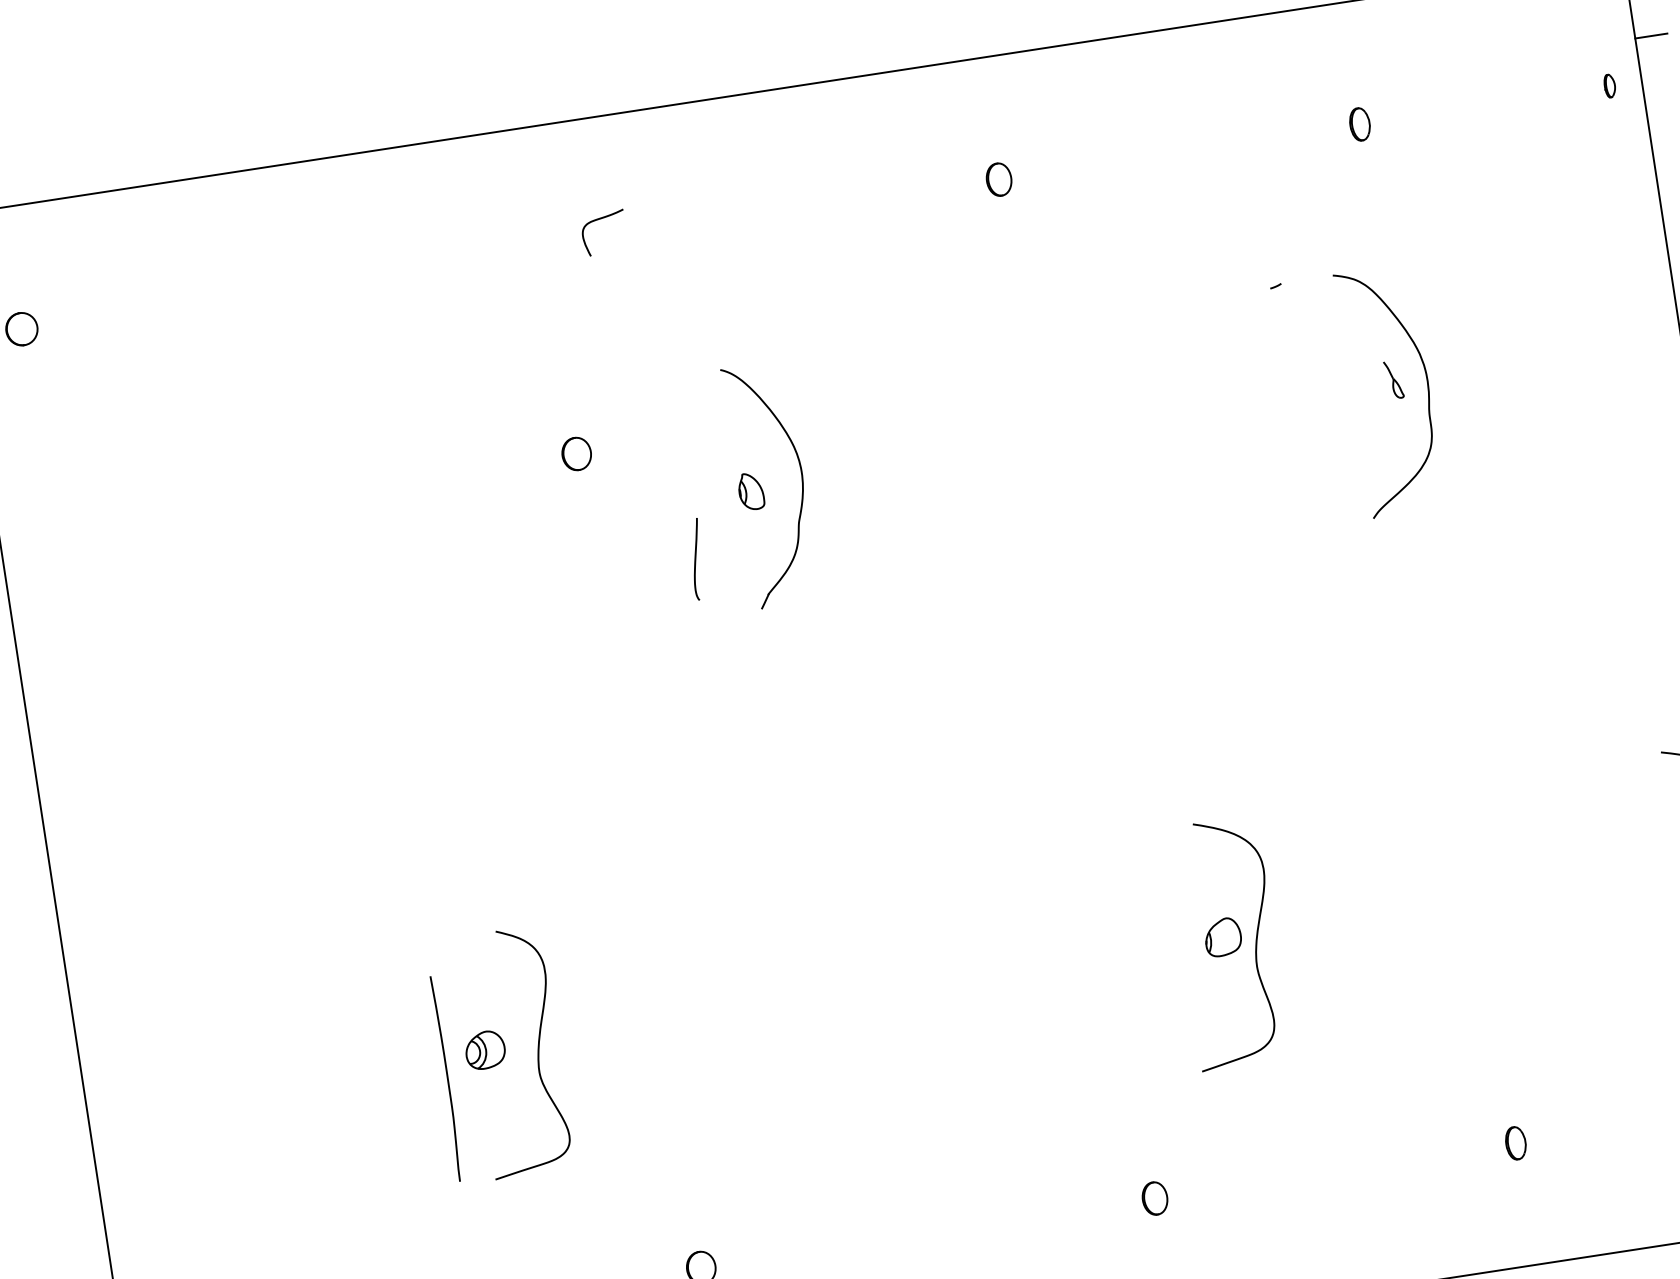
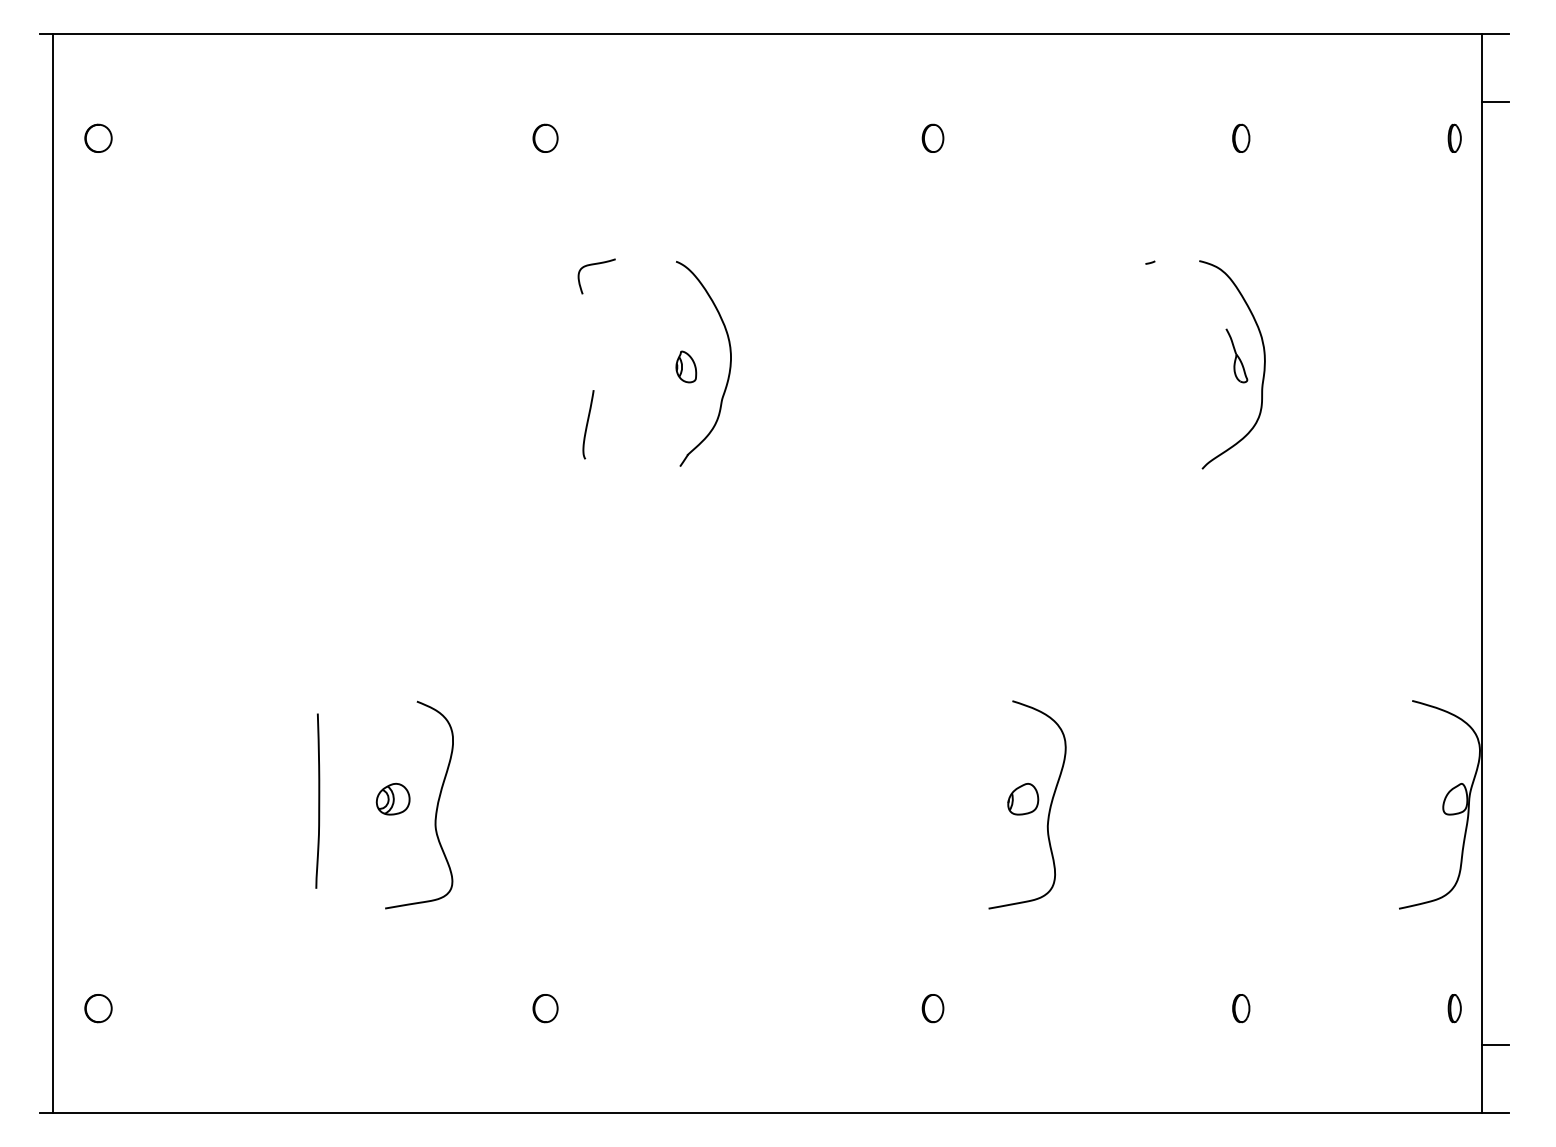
part: (1609, 85) -> (1454, 137), size x1.43
curve: (598, 220) -> (593, 265), moved
part: (1393, 379) -> (1236, 355), size x1.67
part: (576, 452) -> (545, 137), moved
curve: (696, 557) -> (588, 423), moved
curve: (446, 1077) -> (318, 800), moved

